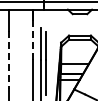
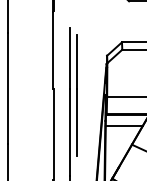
line: (32, 39) -> (52, 49), dashed -> solid
line: (9, 60) -> (8, 89), dashed -> solid

